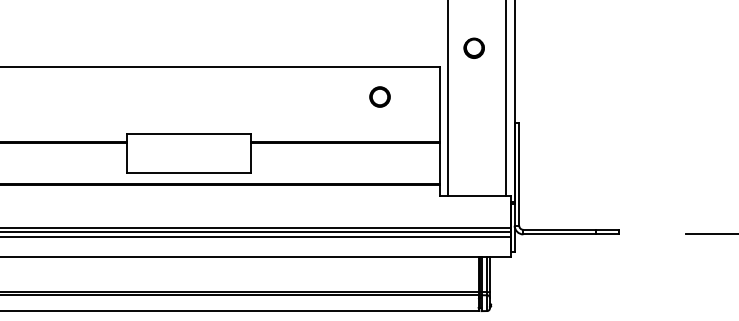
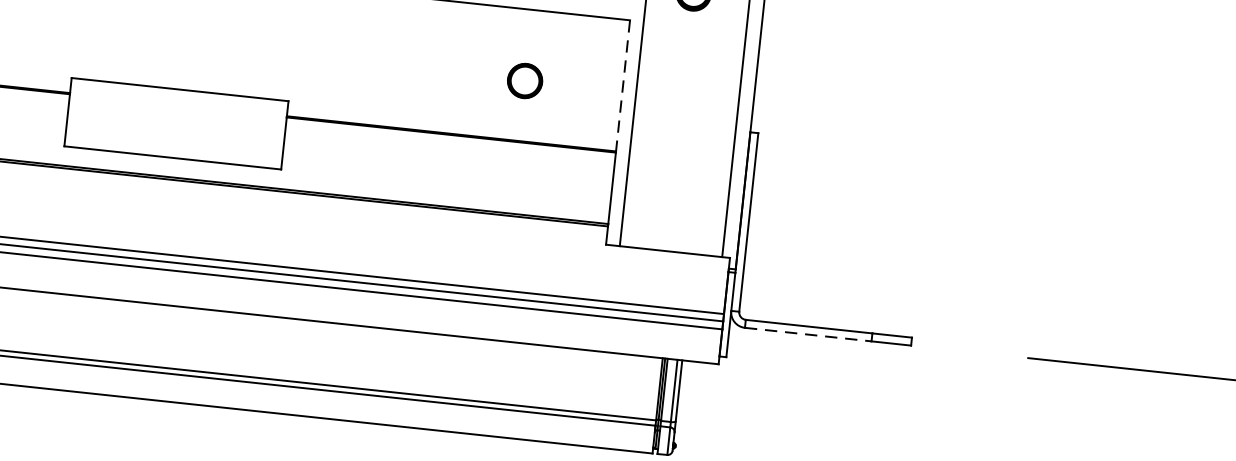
circle: (379, 96) -> (524, 79), moved
line: (439, 104) -> (622, 85), solid -> dashed
line: (560, 234) -> (809, 334), solid -> dashed

